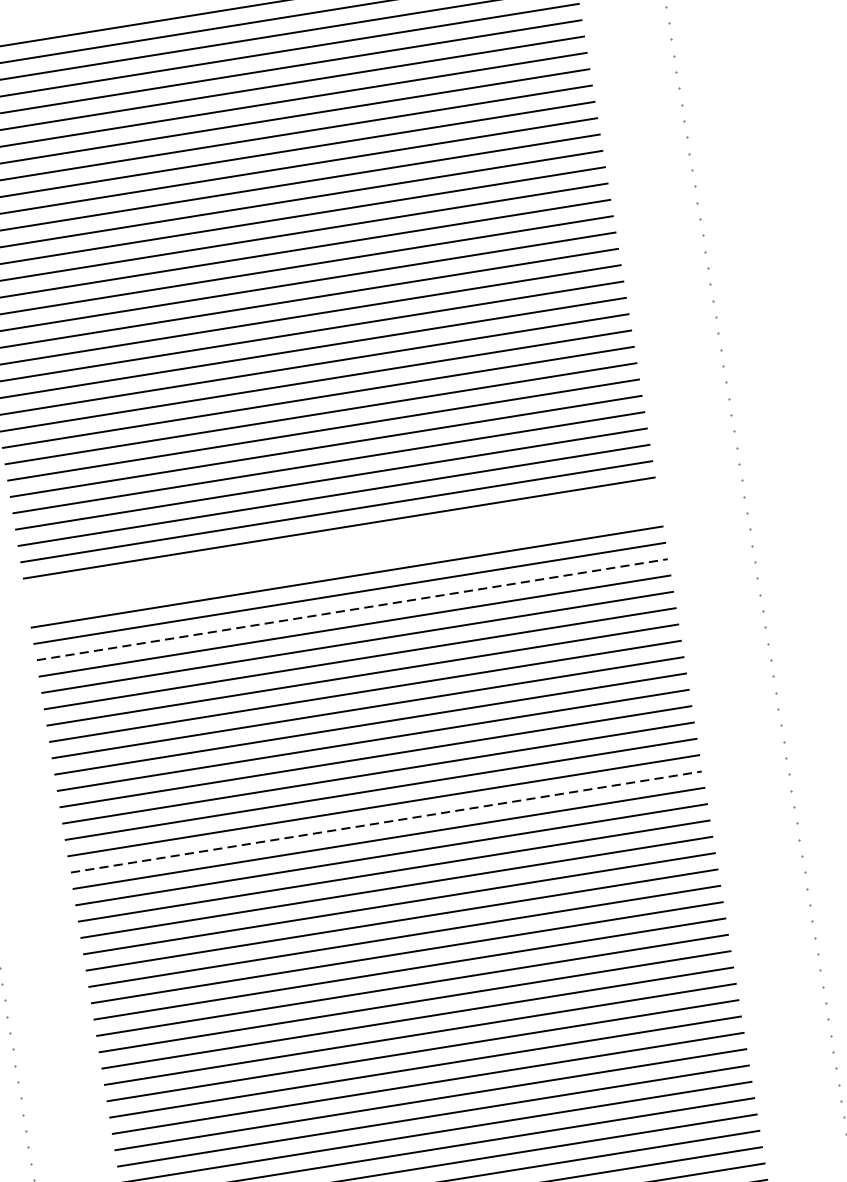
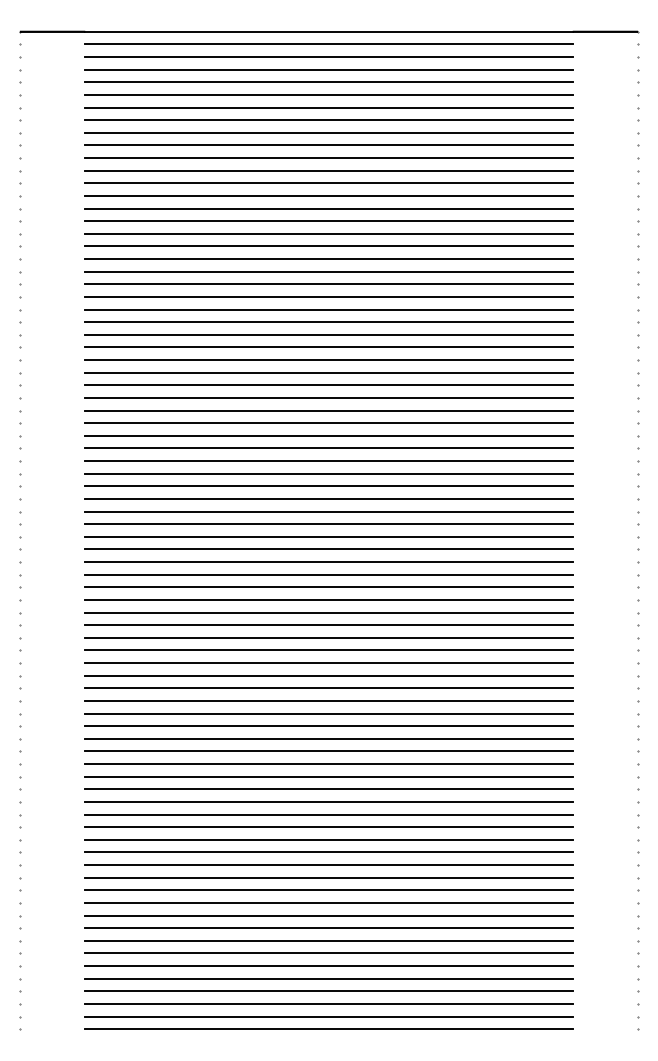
line: (341, 544) -> (328, 448), added
line: (343, 561) -> (328, 461), added
line: (352, 609) -> (329, 498), dashed -> solid
line: (387, 822) -> (329, 663), dashed -> solid

